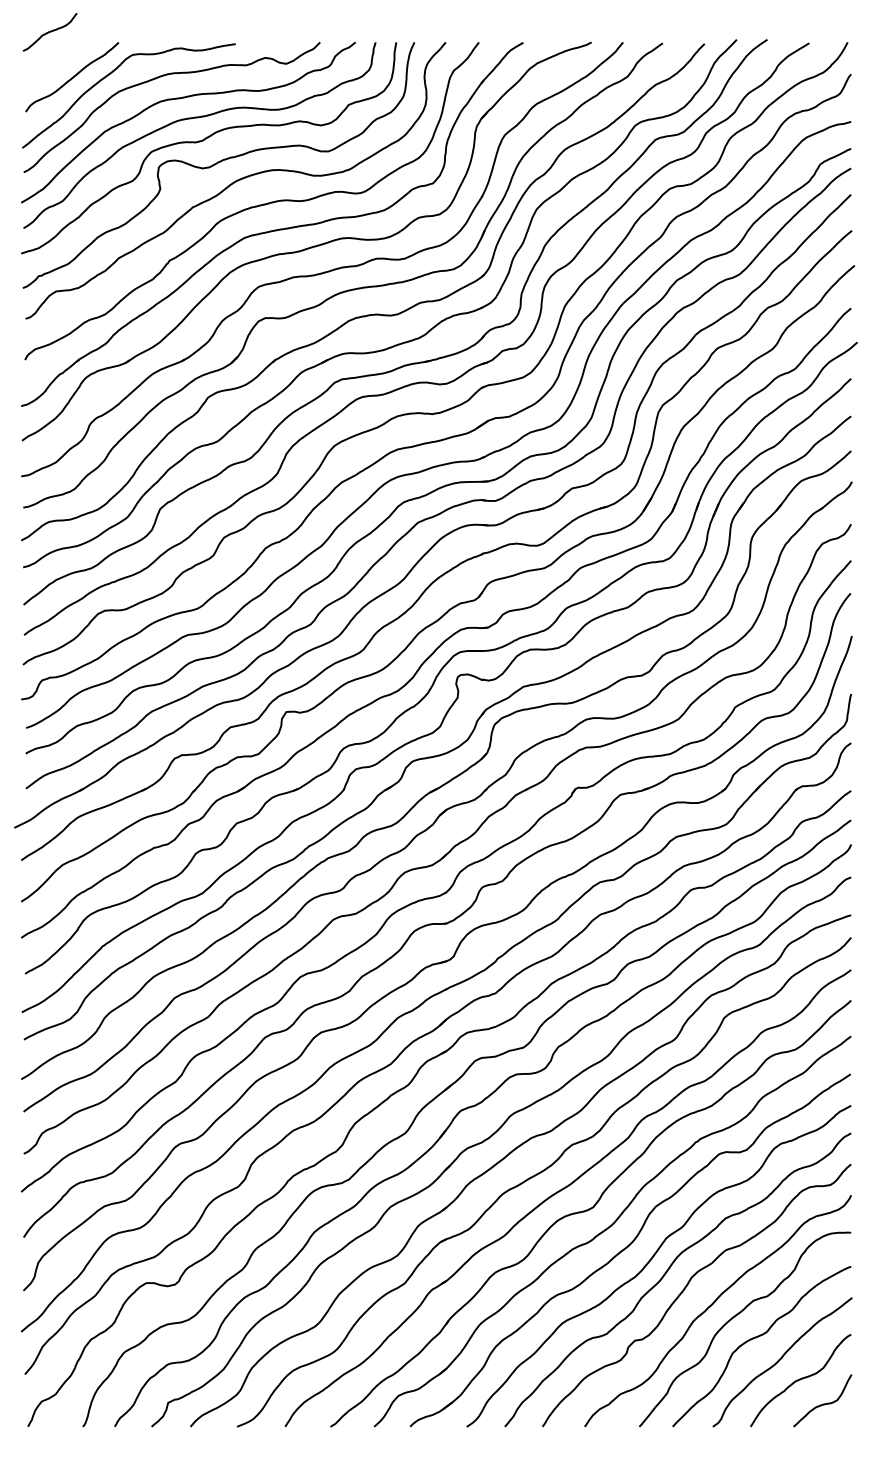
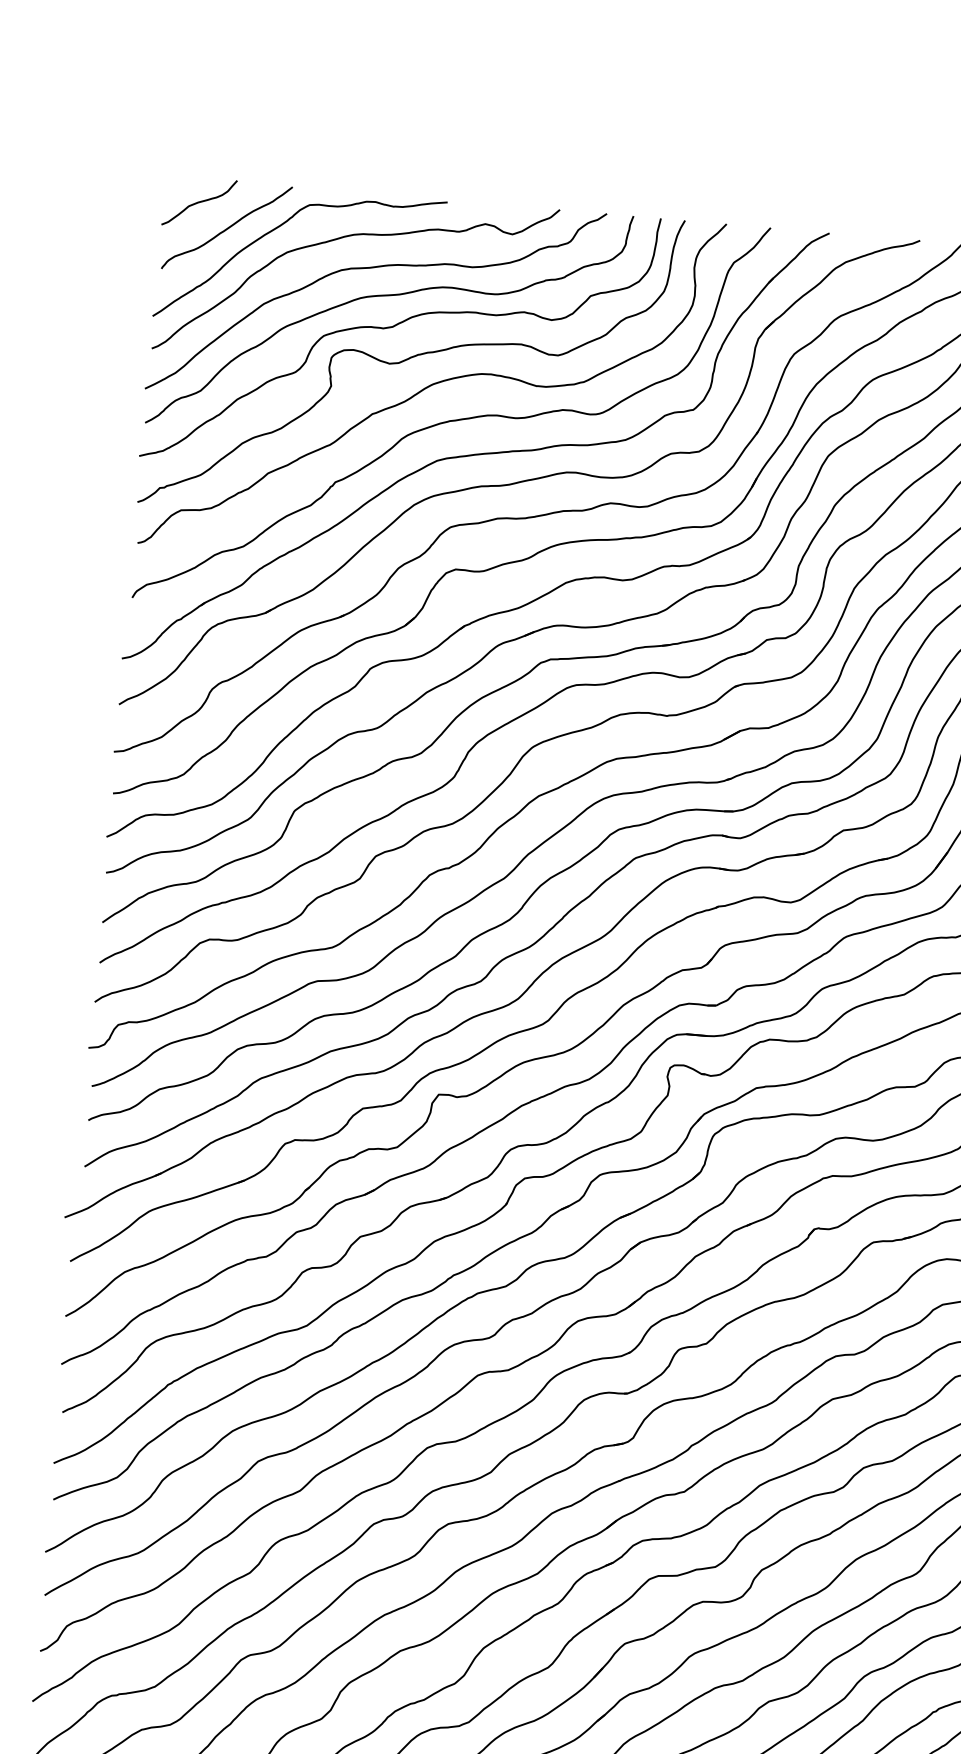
curve: (49, 32) -> (198, 203), moved

